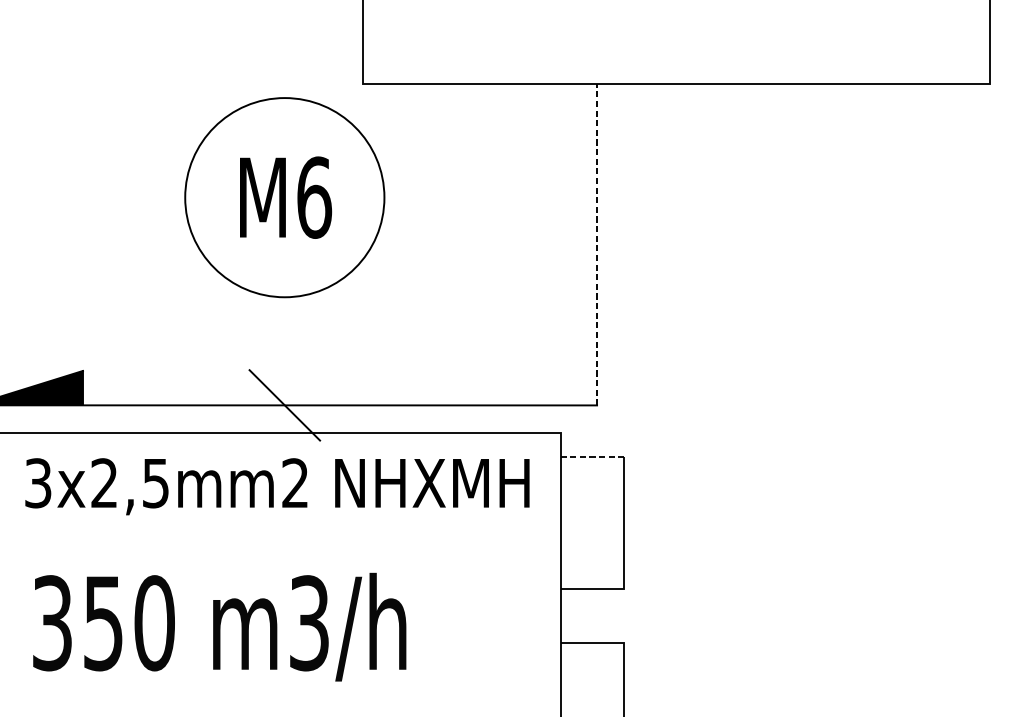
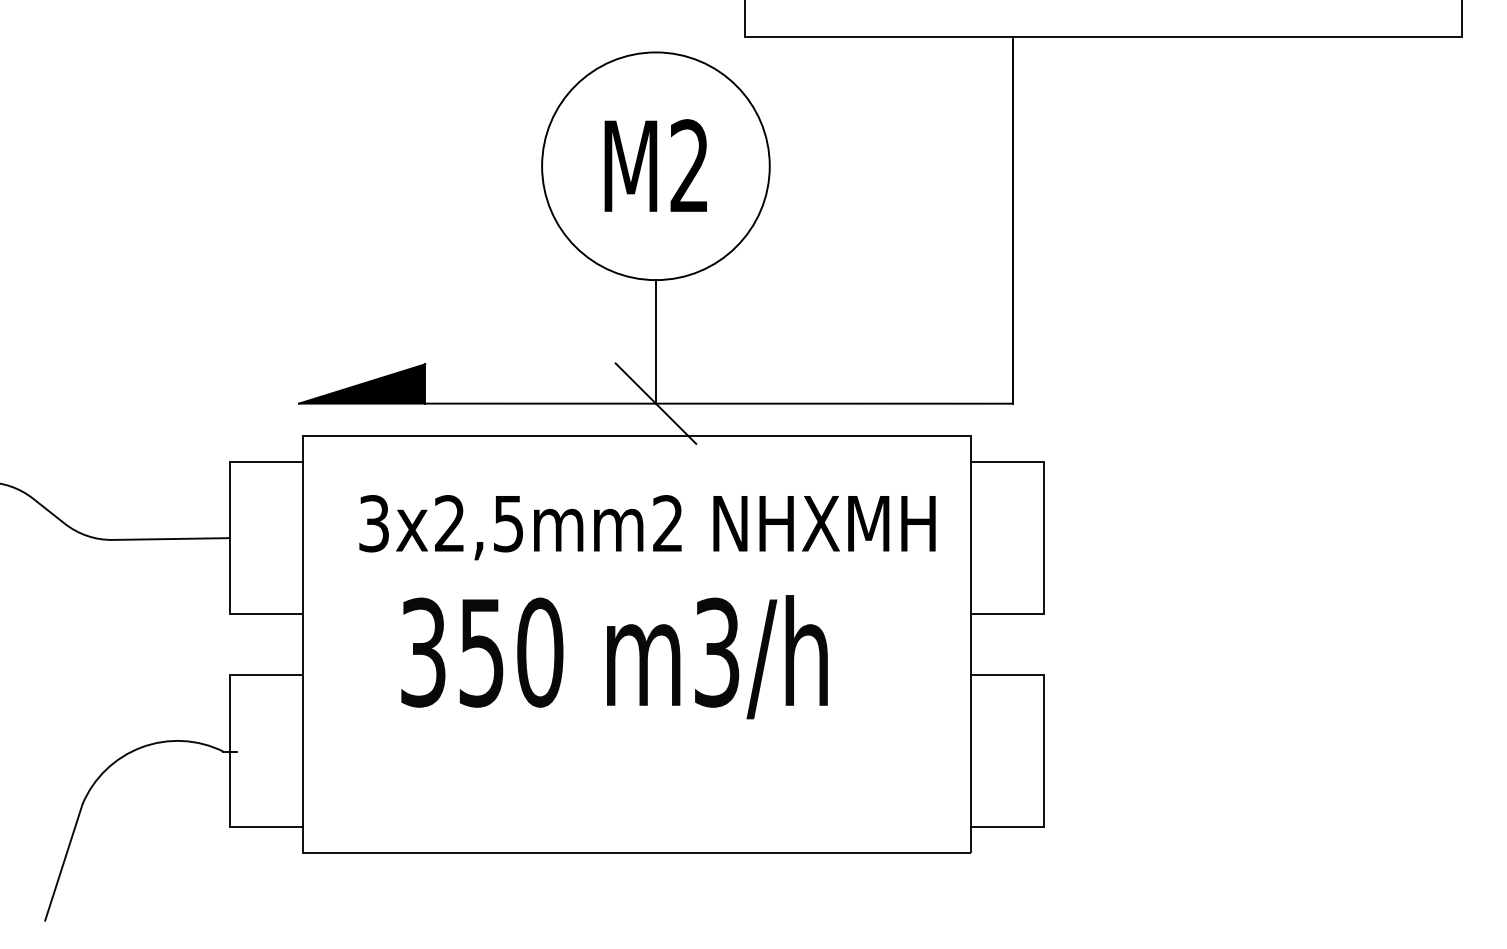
text: (314, 197) -> (689, 166), M6 -> M2
line: (596, 244) -> (1012, 219), dashed -> solid
line: (284, 350) -> (655, 341), added
line: (592, 456) -> (1007, 462), dashed -> solid
text: (277, 486) -> (647, 527), moved
text: (219, 627) -> (614, 657), moved

